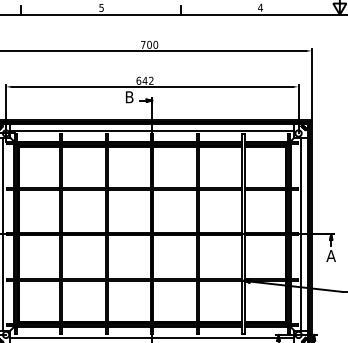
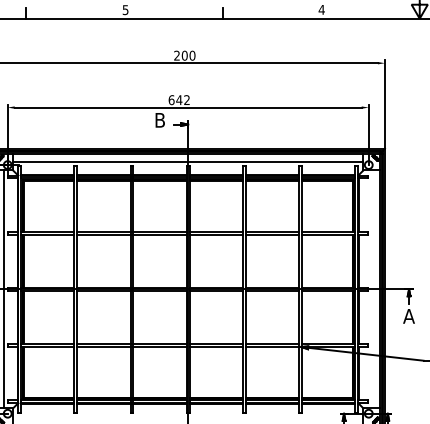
text: (142, 44) -> (176, 55), 700 -> 200
line: (301, 234) -> (372, 289), removed
line: (152, 337) -> (188, 417), removed

